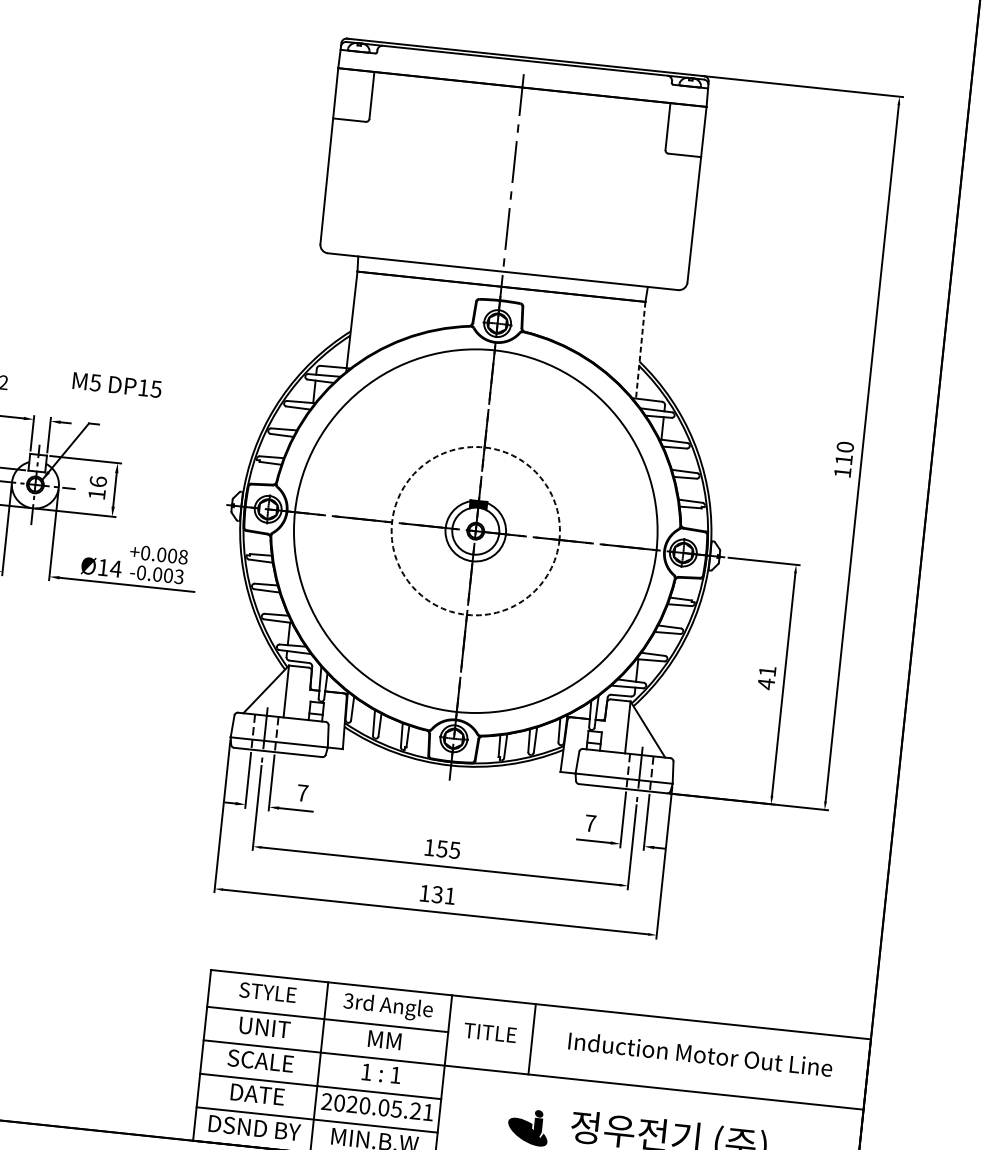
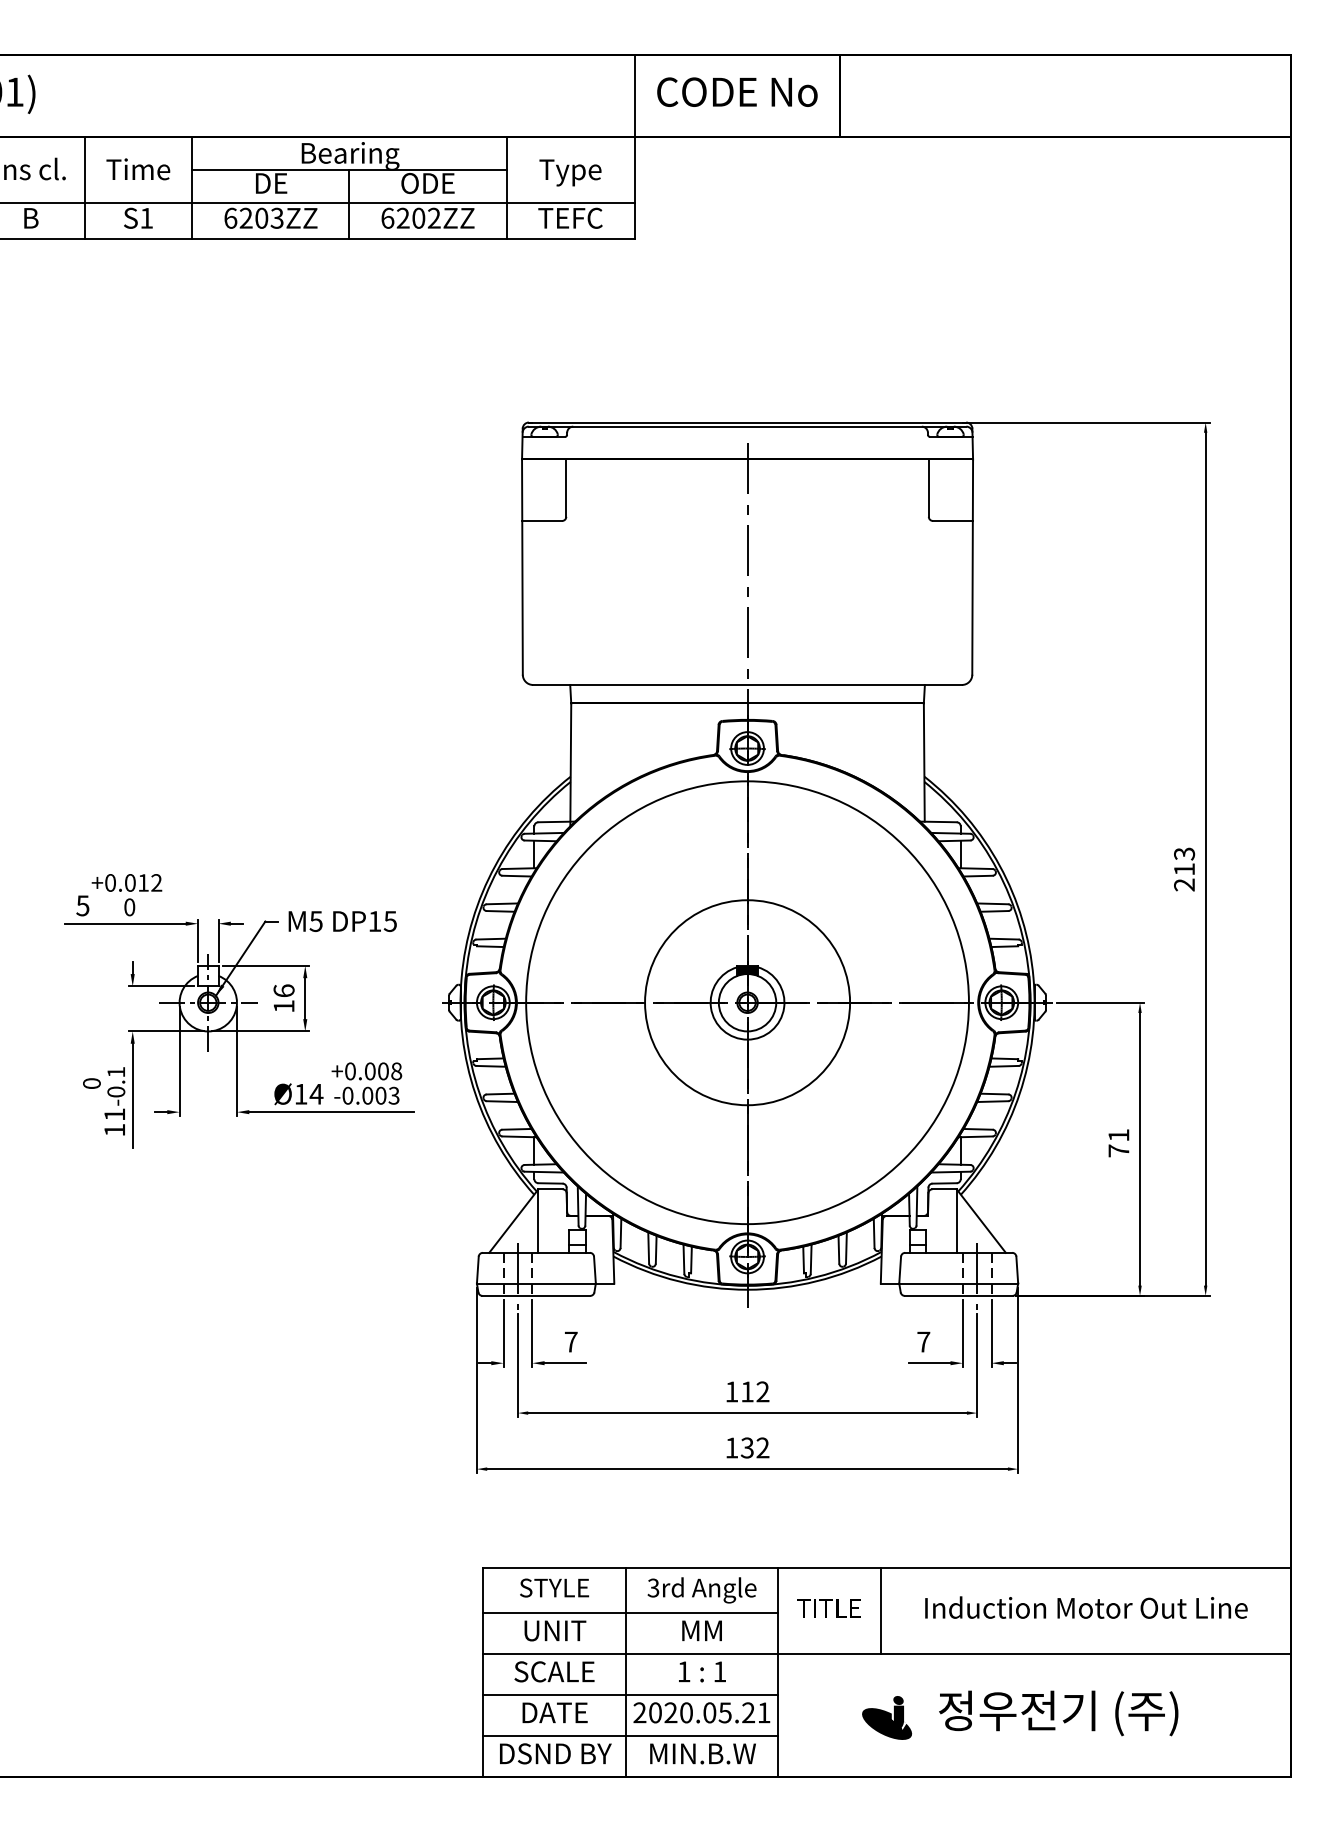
line: (640, 351) -> (924, 763), dashed -> solid
text: (117, 385) -> (342, 921), moved
text: (844, 459) -> (1184, 869), 110 -> 213
circle: (475, 530) -> (747, 1002), dashed -> solid
text: (765, 684) -> (1118, 1151), 41 -> 71
text: (448, 849) -> (754, 1391), 155 -> 112
text: (449, 895) -> (762, 1447), 131 -> 132

